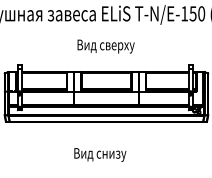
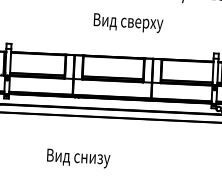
text: (105, 46) -> (127, 23), moved
text: (100, 154) -> (78, 157), moved

